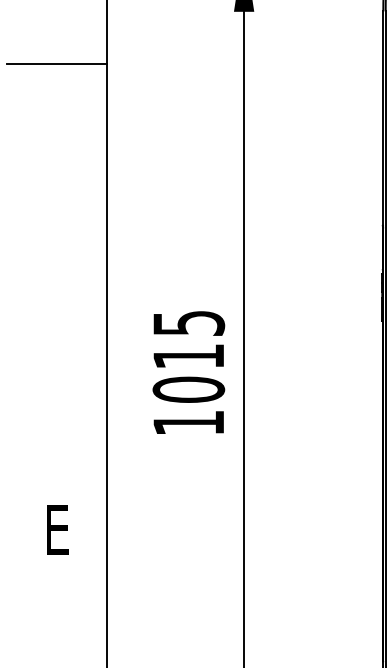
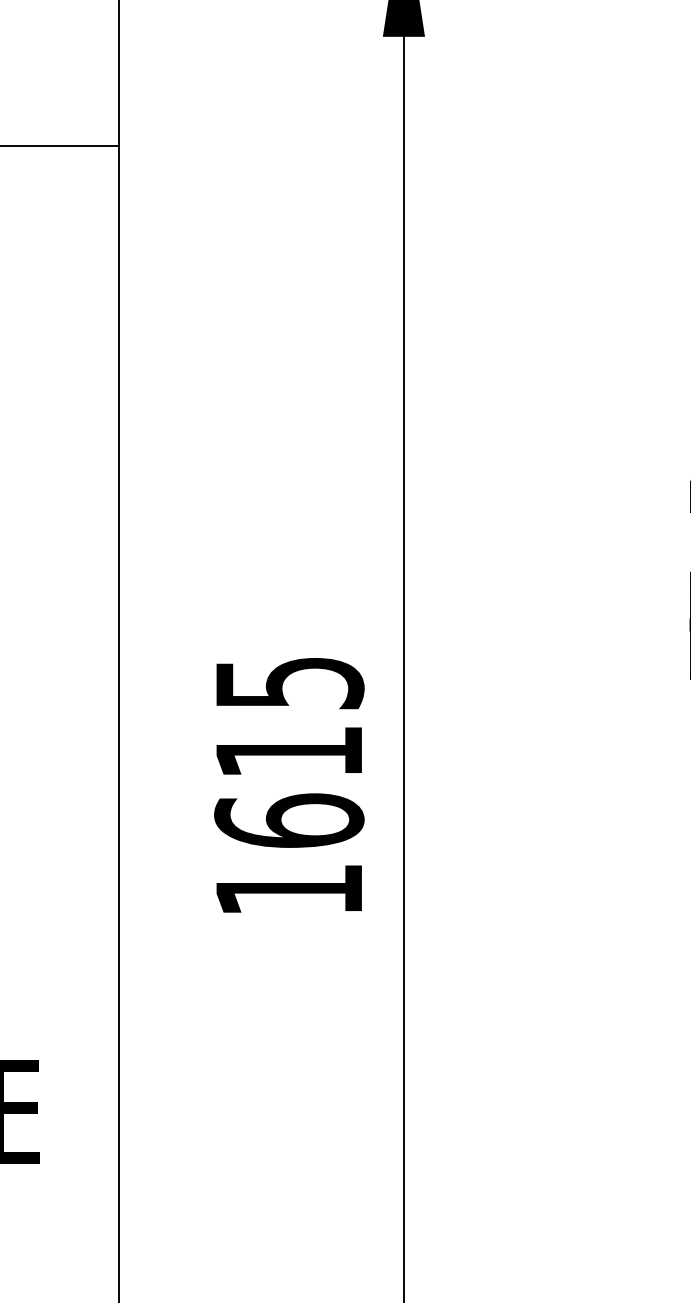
text: (188, 389) -> (288, 820), 1015 -> 1615

